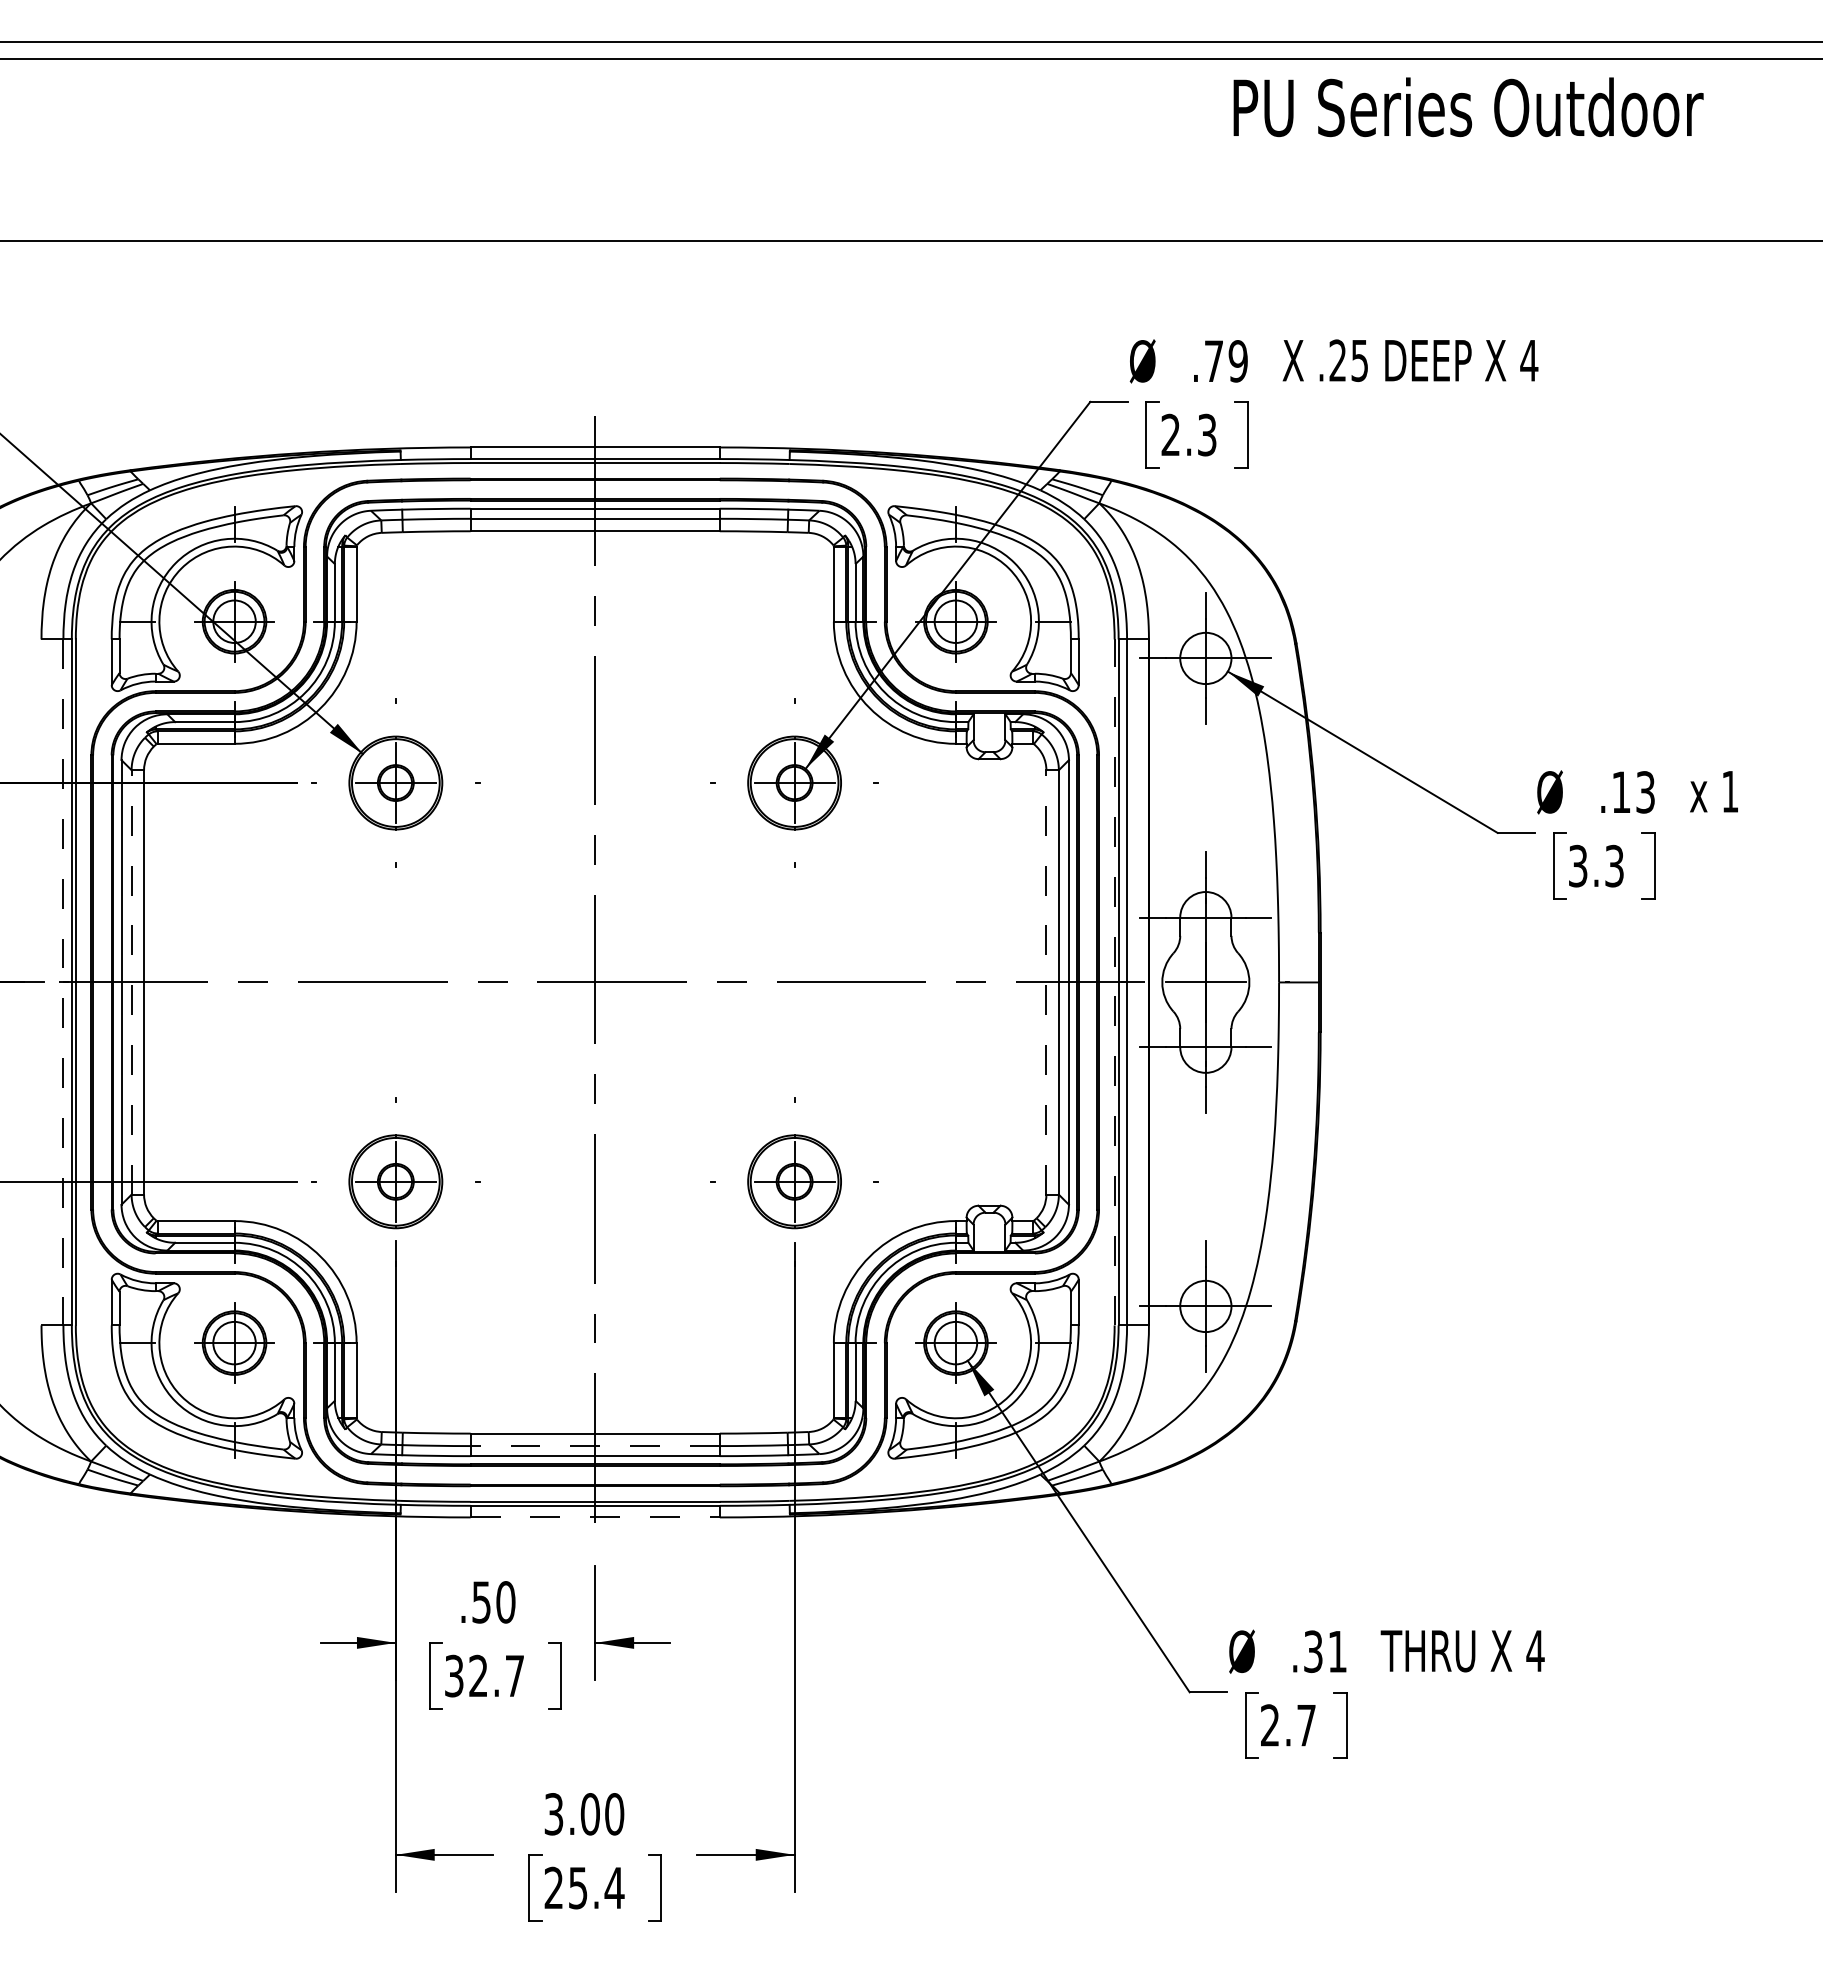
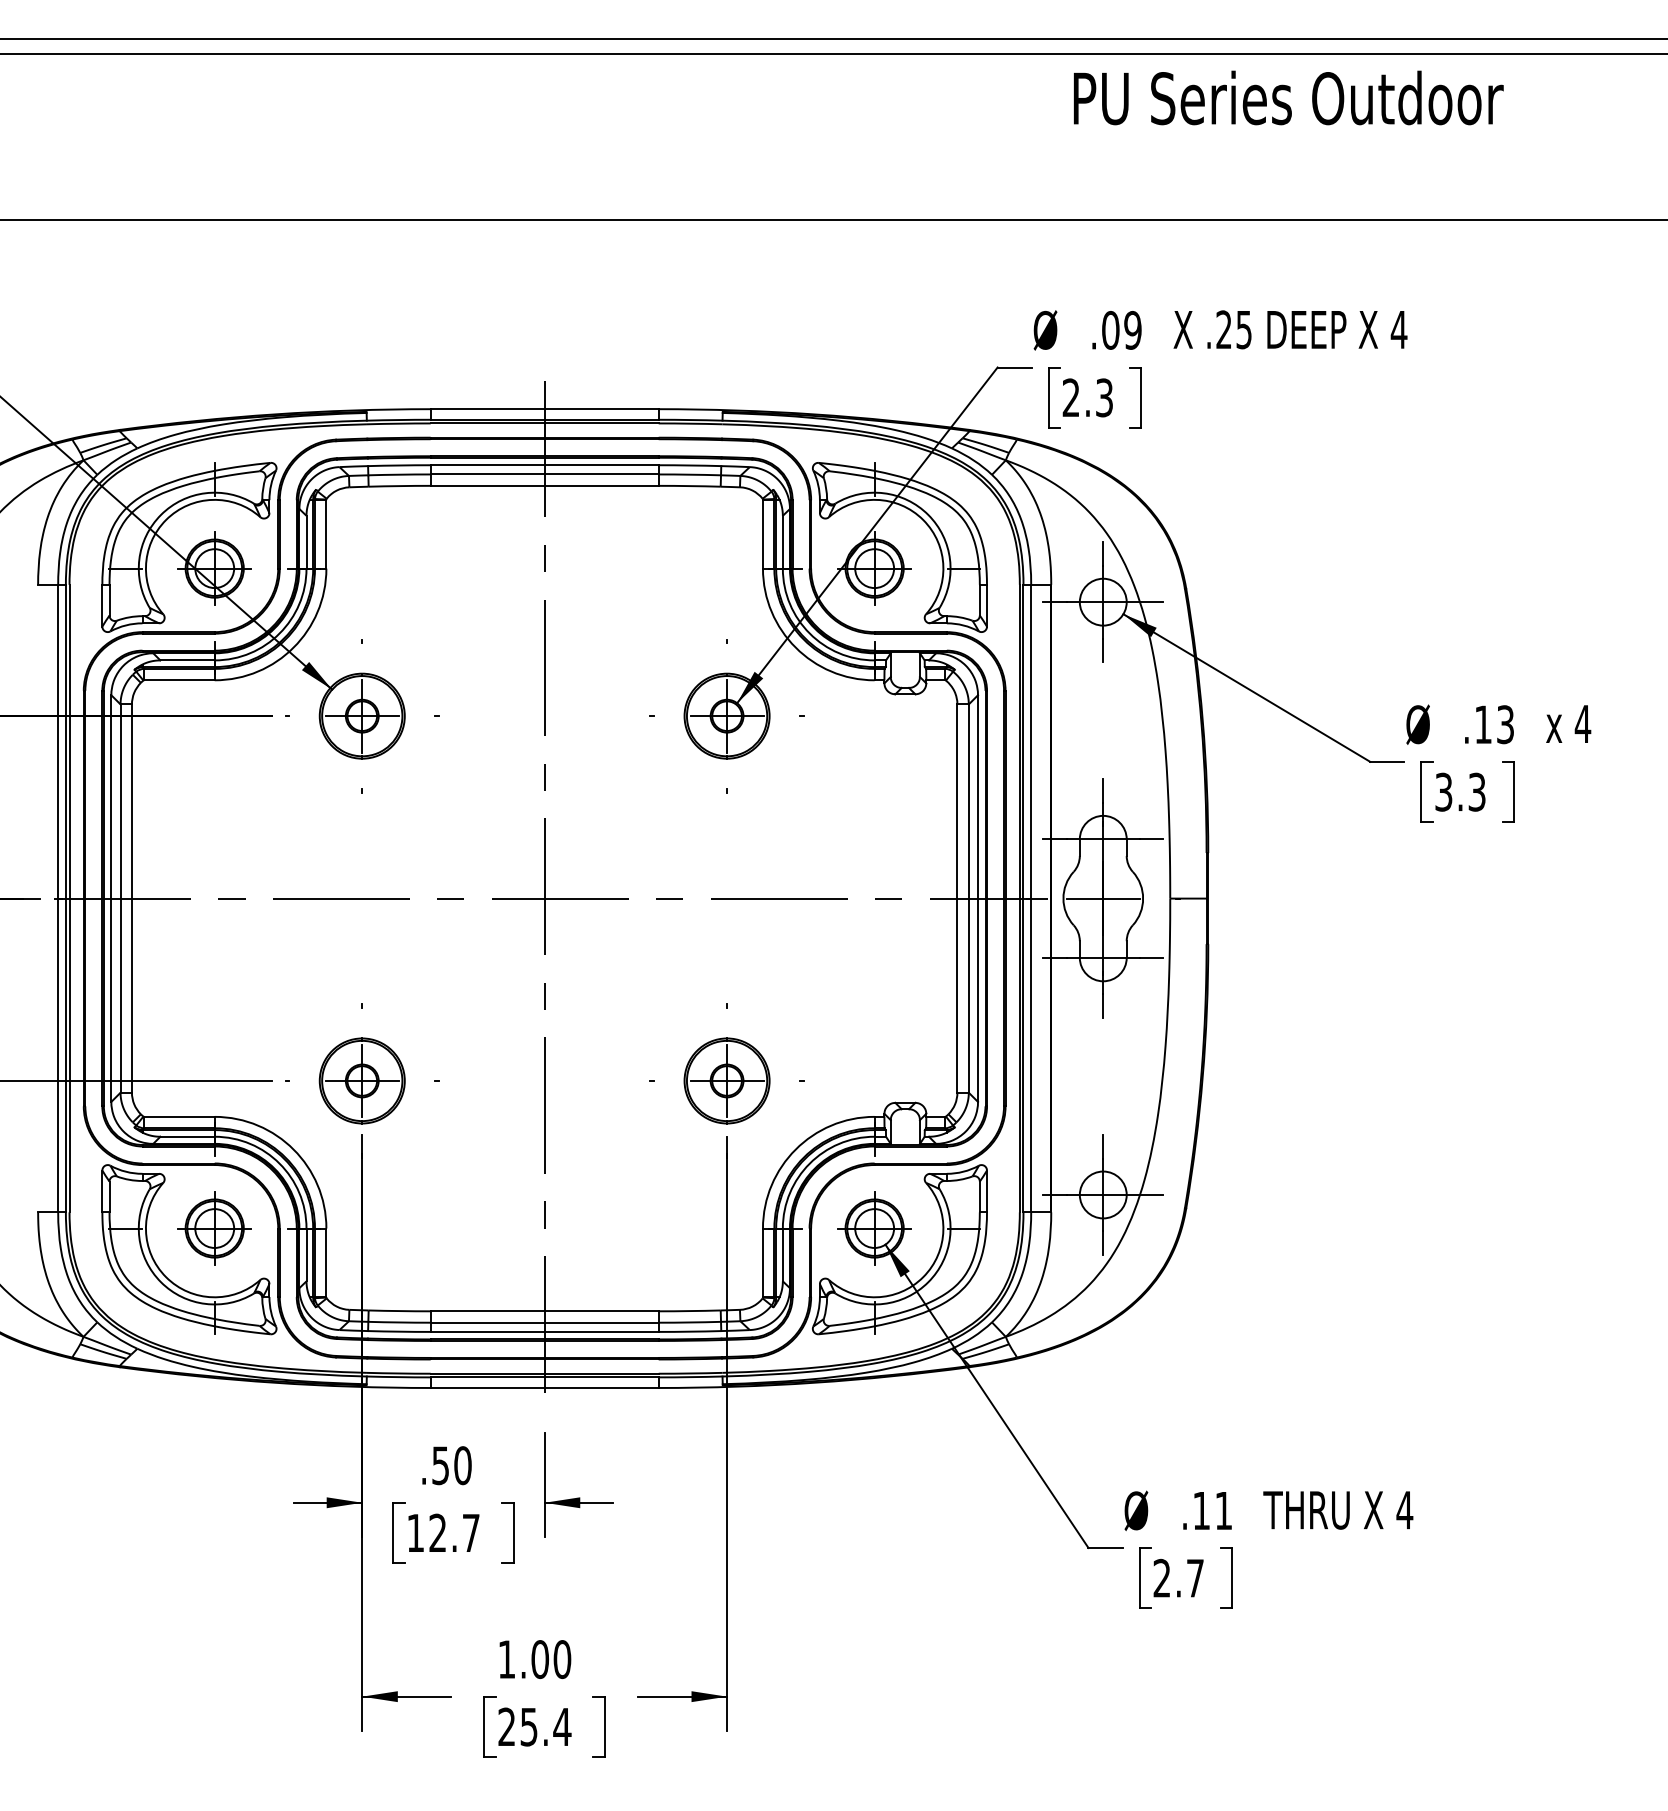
text: (1468, 107) -> (1288, 98), moved
text: (1213, 361) -> (1110, 330), .79 -> .09
text: (1730, 791) -> (1583, 723), 1 -> 4
line: (131, 981) -> (120, 897), dashed -> solid
line: (1046, 981) -> (957, 897), dashed -> solid
line: (63, 982) -> (58, 898), dashed -> solid
line: (1114, 982) -> (1019, 898), dashed -> solid
line: (595, 1446) -> (544, 1323), dashed -> solid
line: (595, 1517) -> (544, 1388), dashed -> solid
text: (1313, 1651) -> (1201, 1510), .31 -> .11
text: (454, 1675) -> (415, 1532), 32.7 -> 12.7
text: (553, 1814) -> (506, 1659), 3.00 -> 1.00

